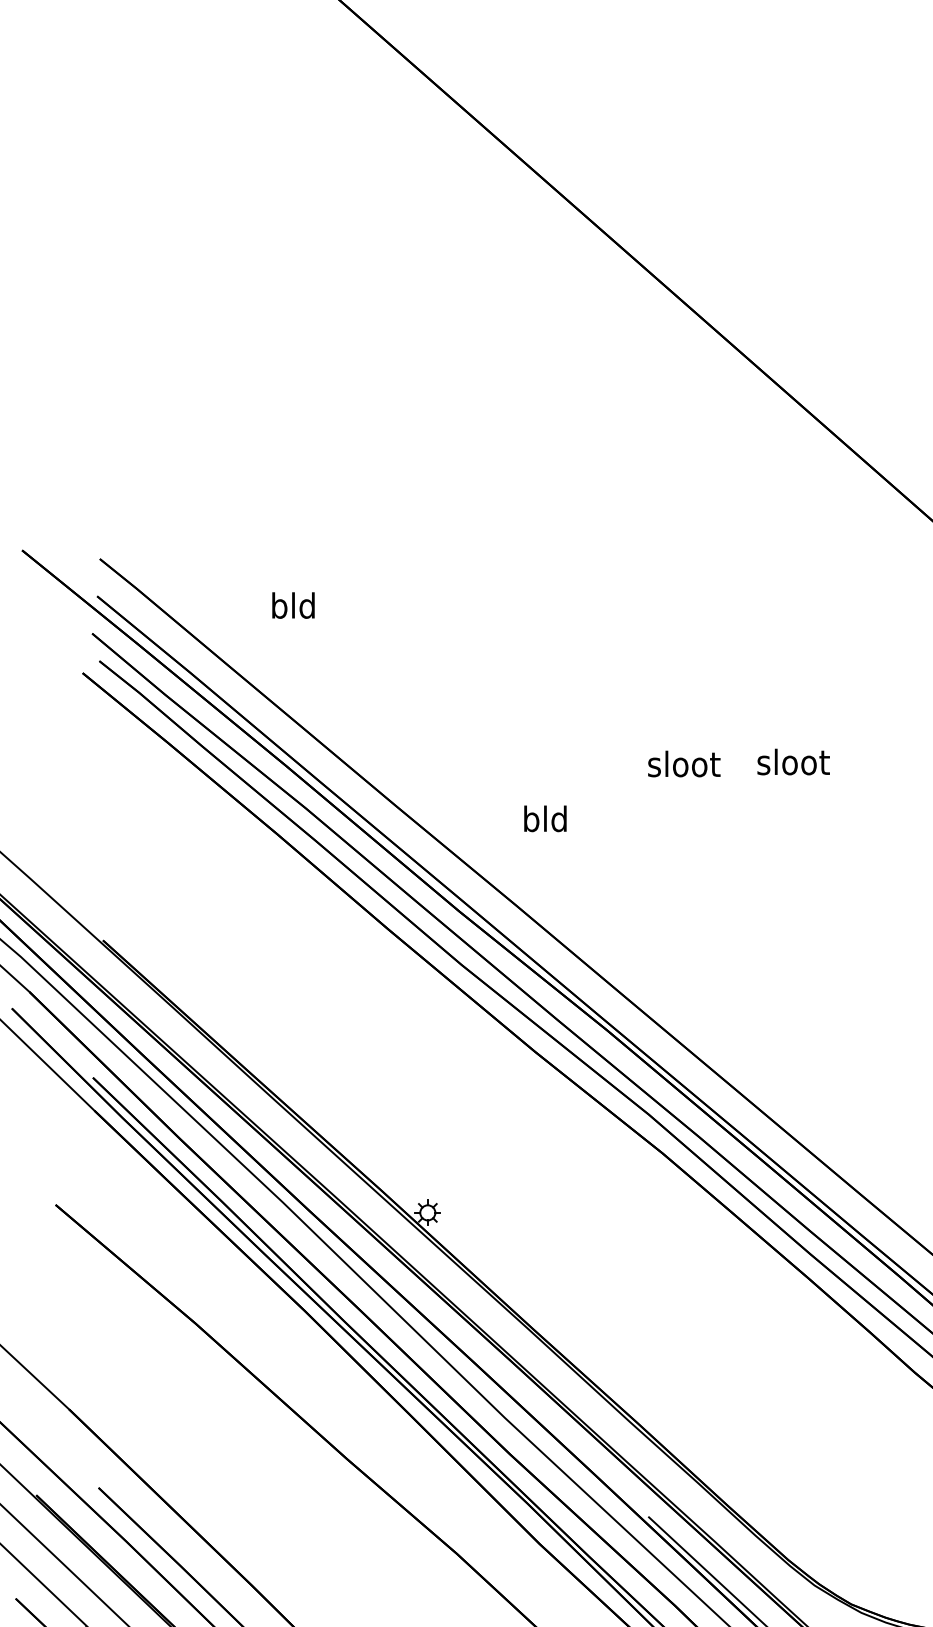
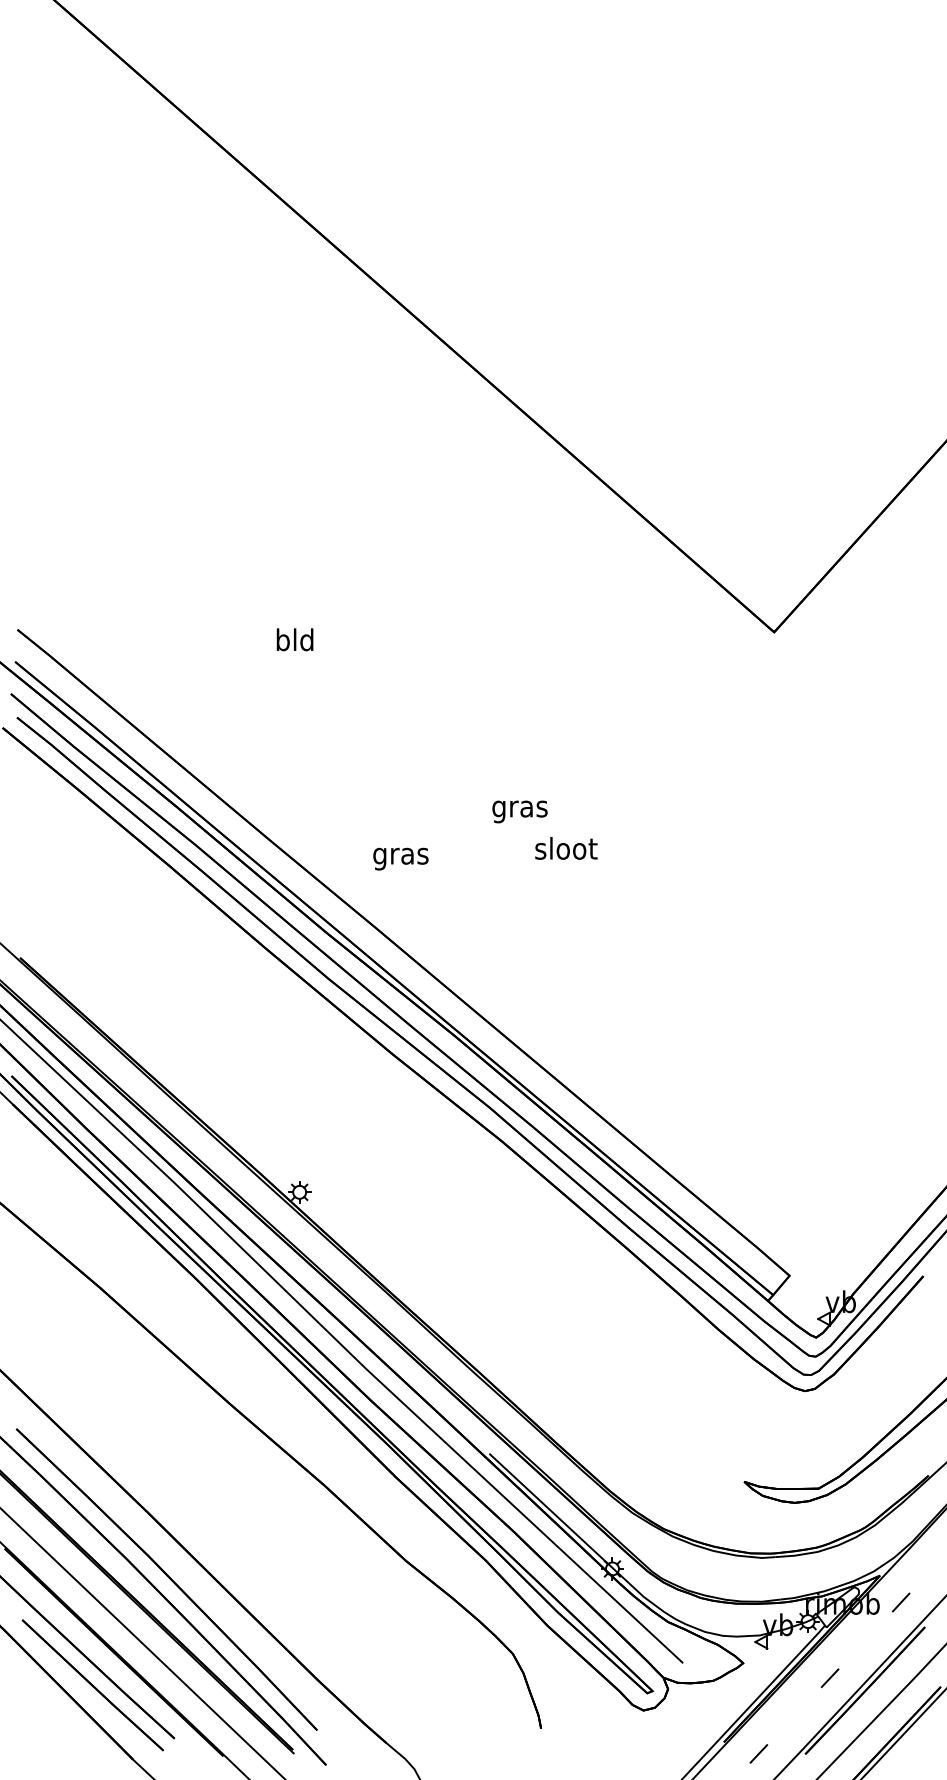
text: (292, 605) -> (294, 639), moved
text: (793, 762) -> (566, 848), moved
text: (684, 766) -> (520, 808), sloot -> gras
text: (545, 821) -> (400, 855), bld -> gras

